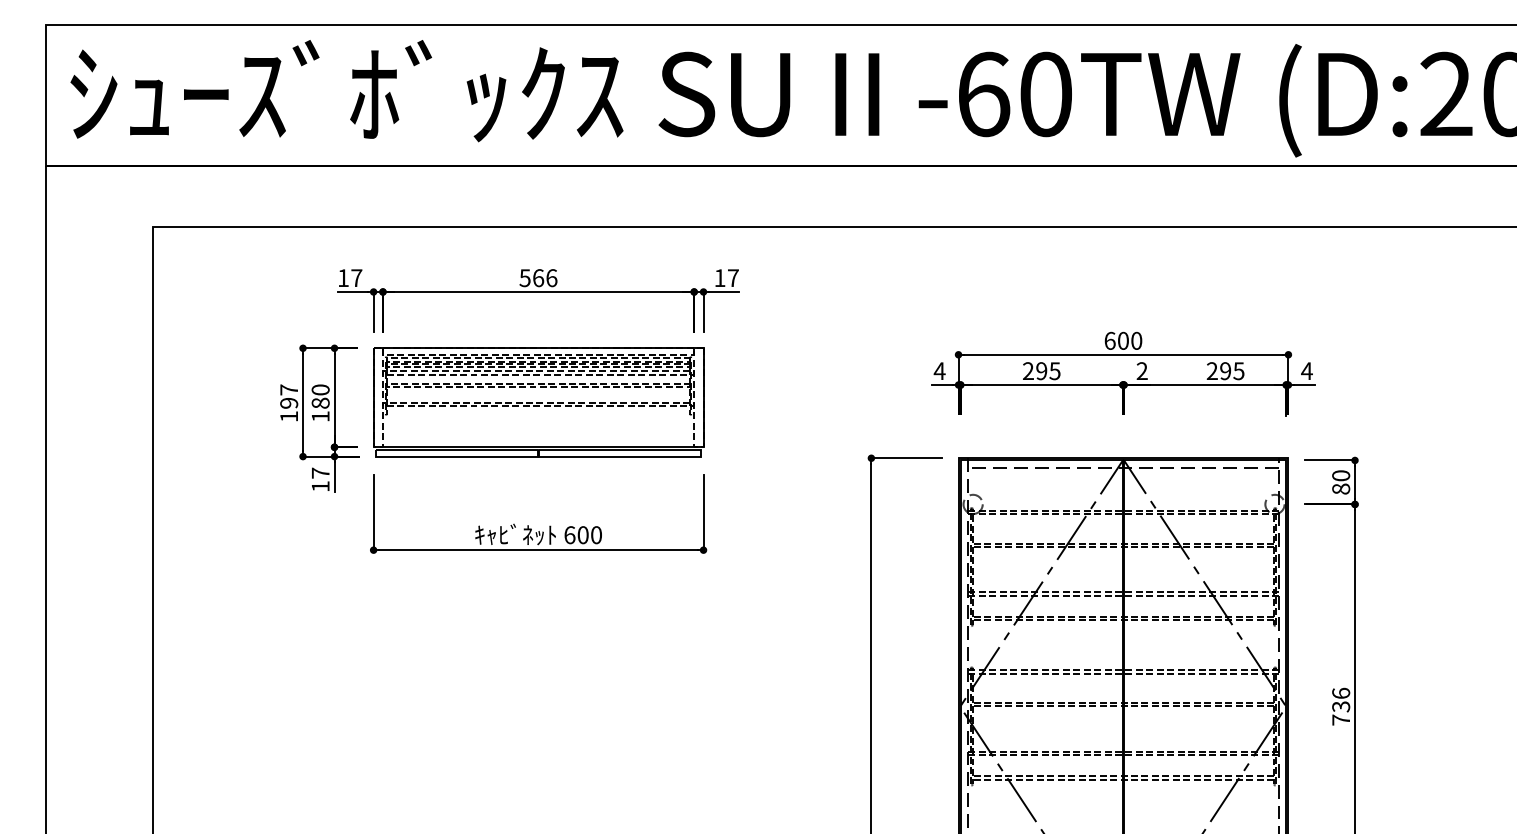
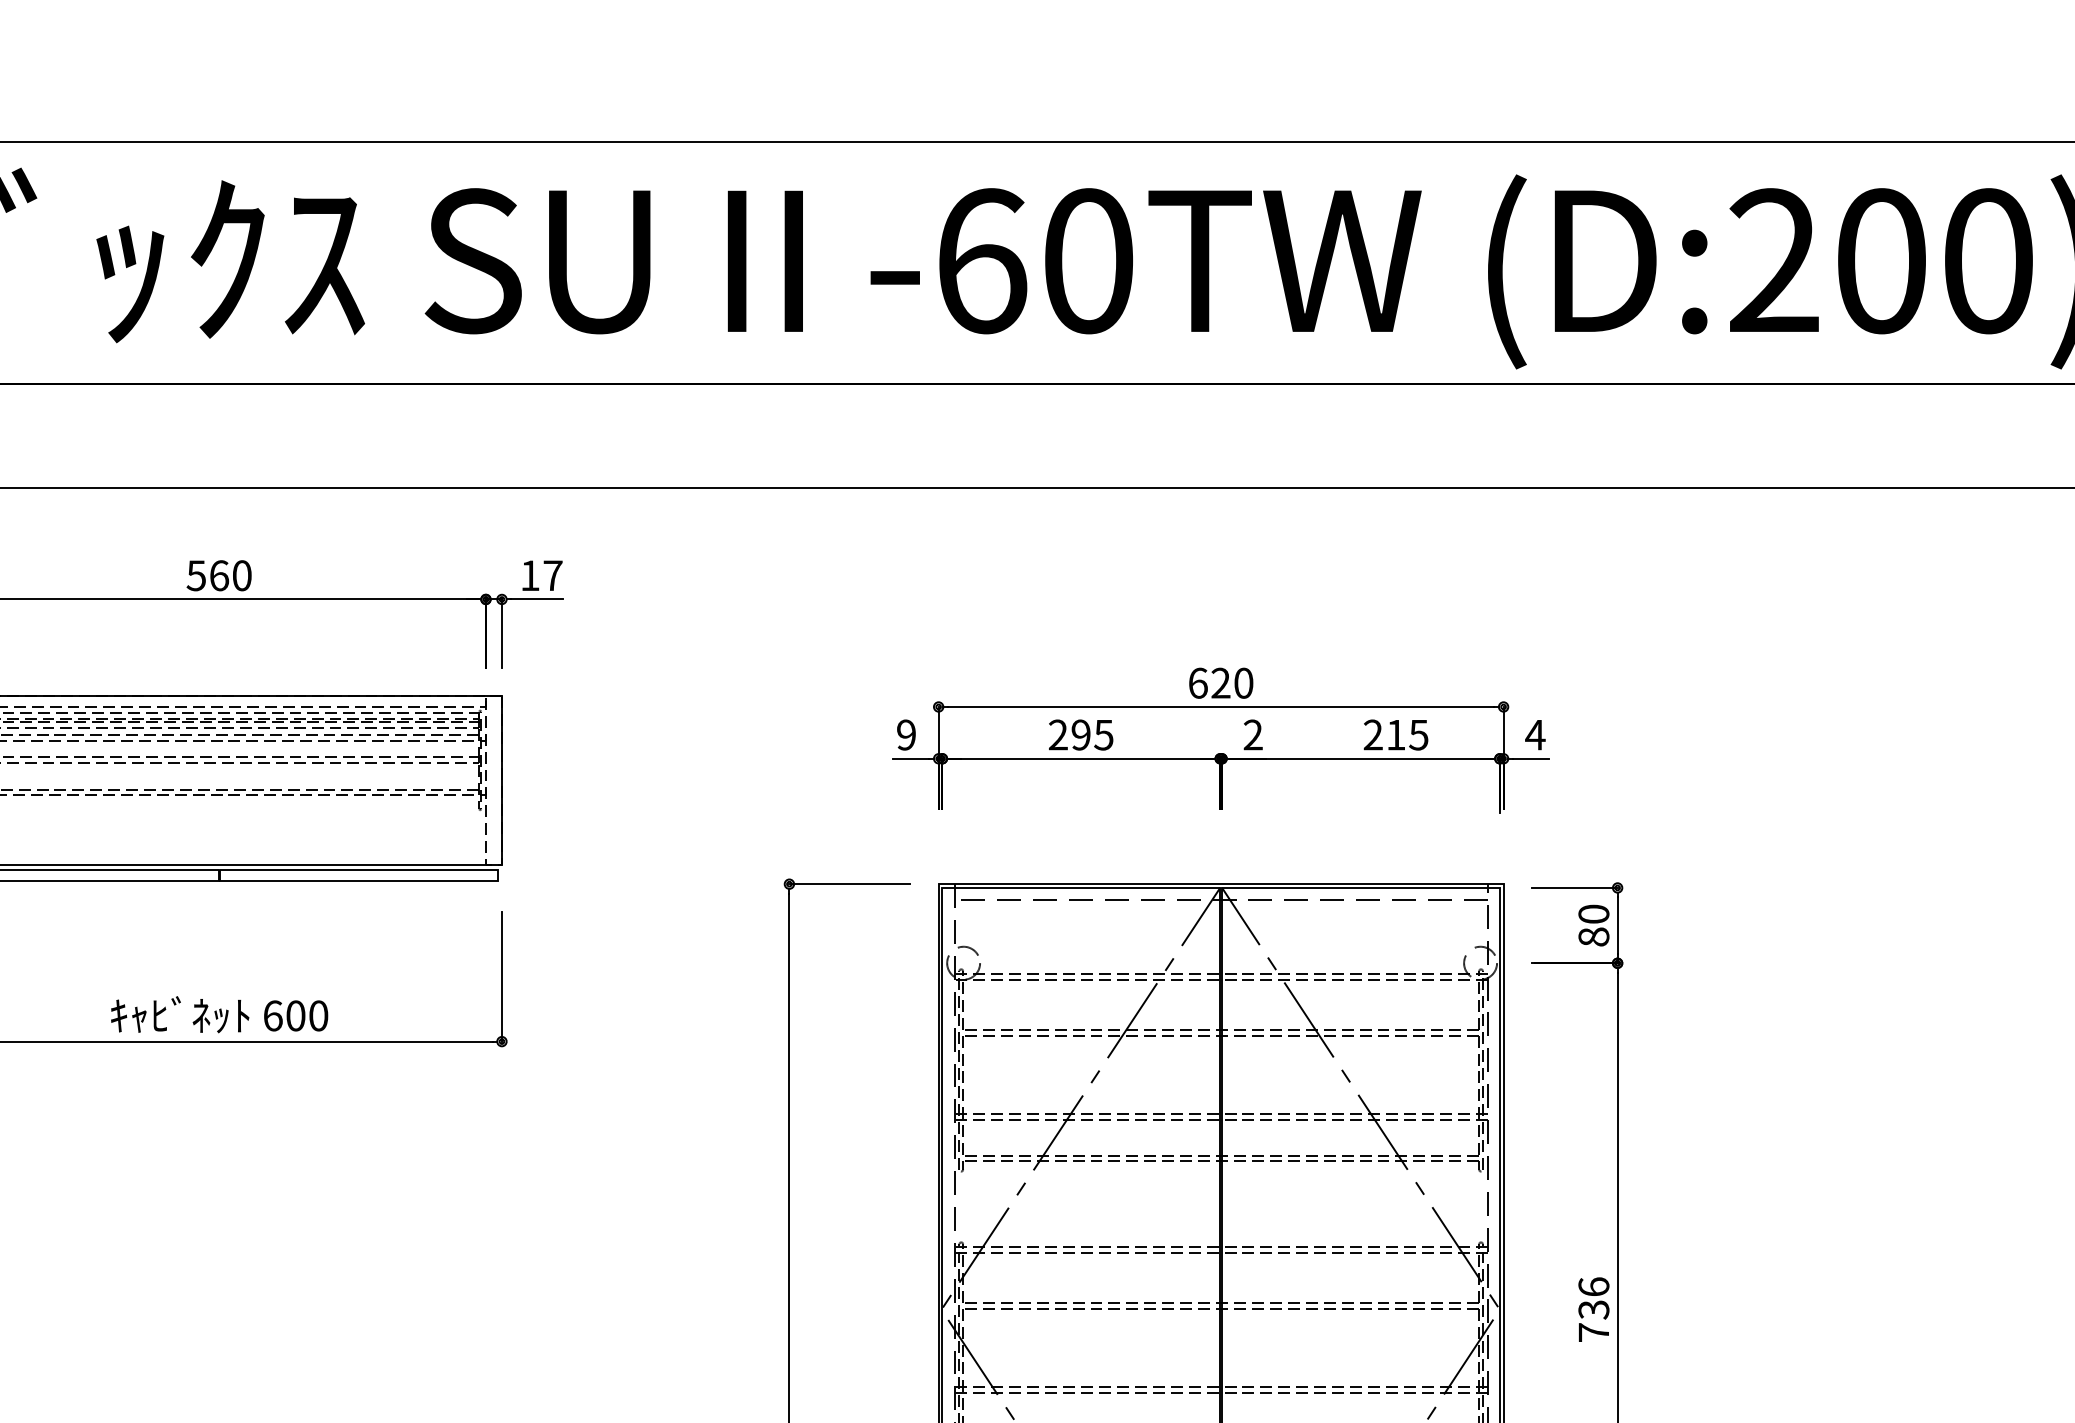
text: (551, 278) -> (241, 576), 566 -> 560
text: (1123, 340) -> (1221, 682), 600 -> 620
text: (939, 371) -> (906, 735), 4 -> 9
text: (1225, 371) -> (1395, 735), 295 -> 215

